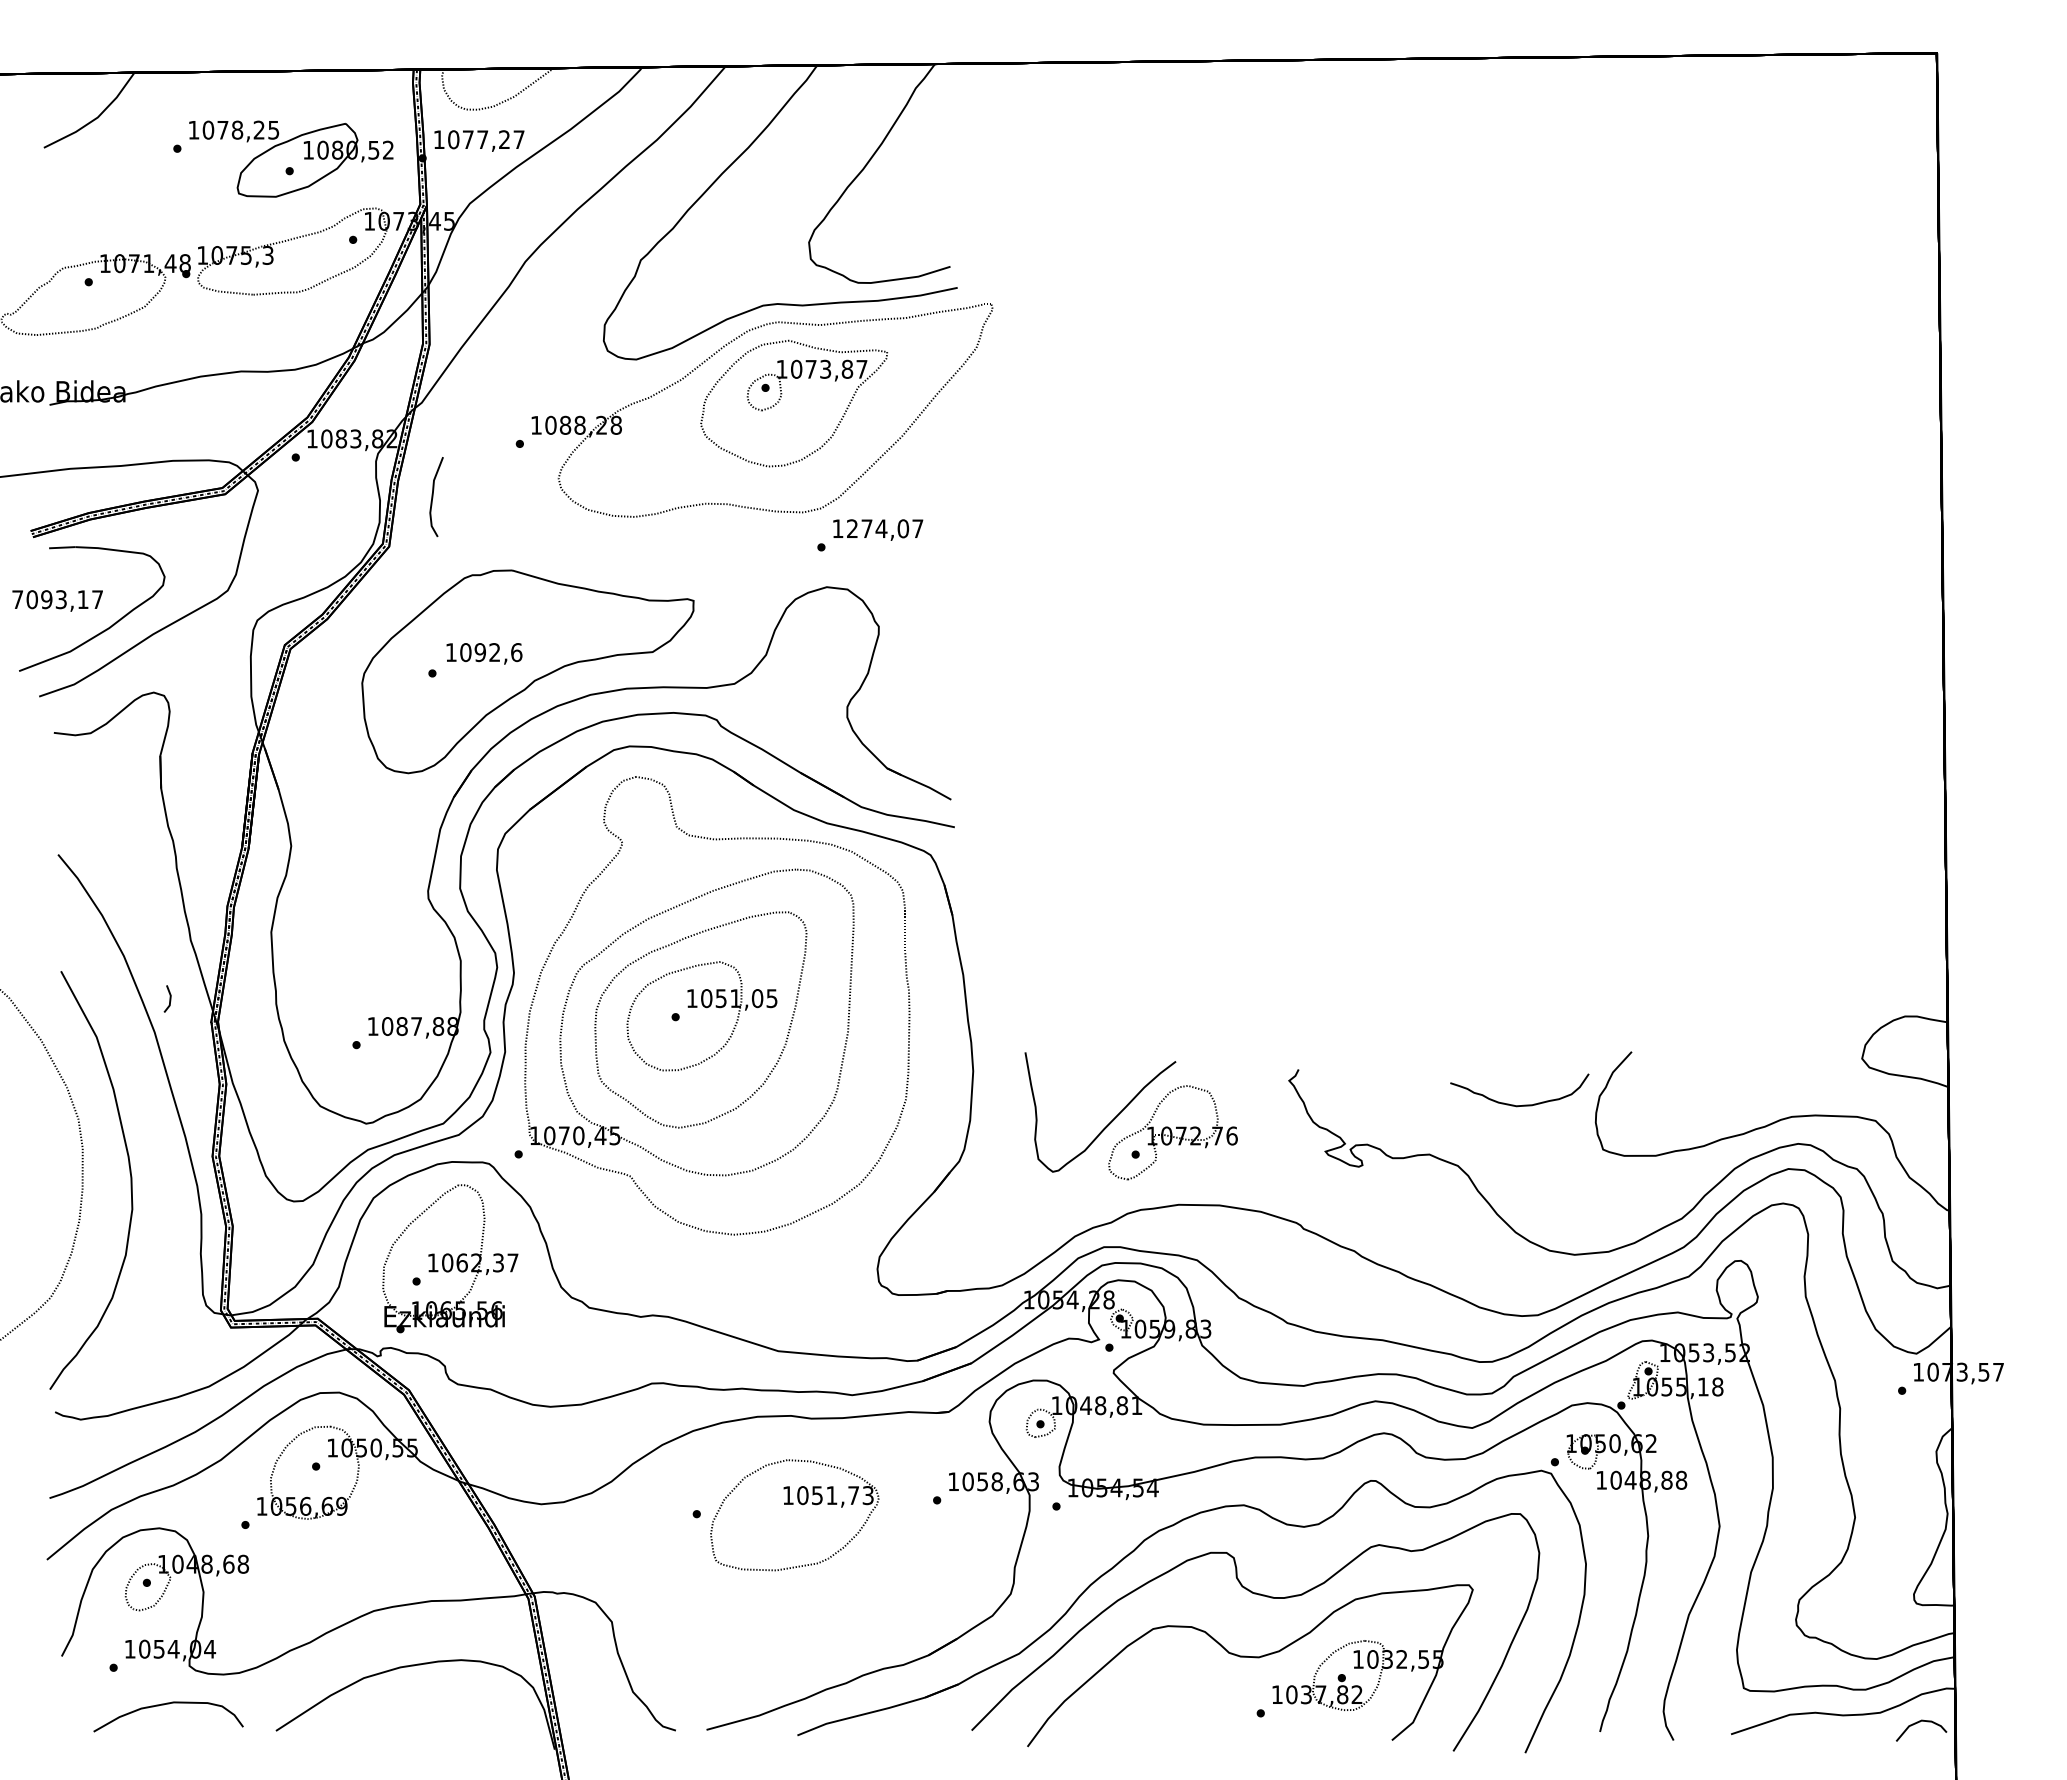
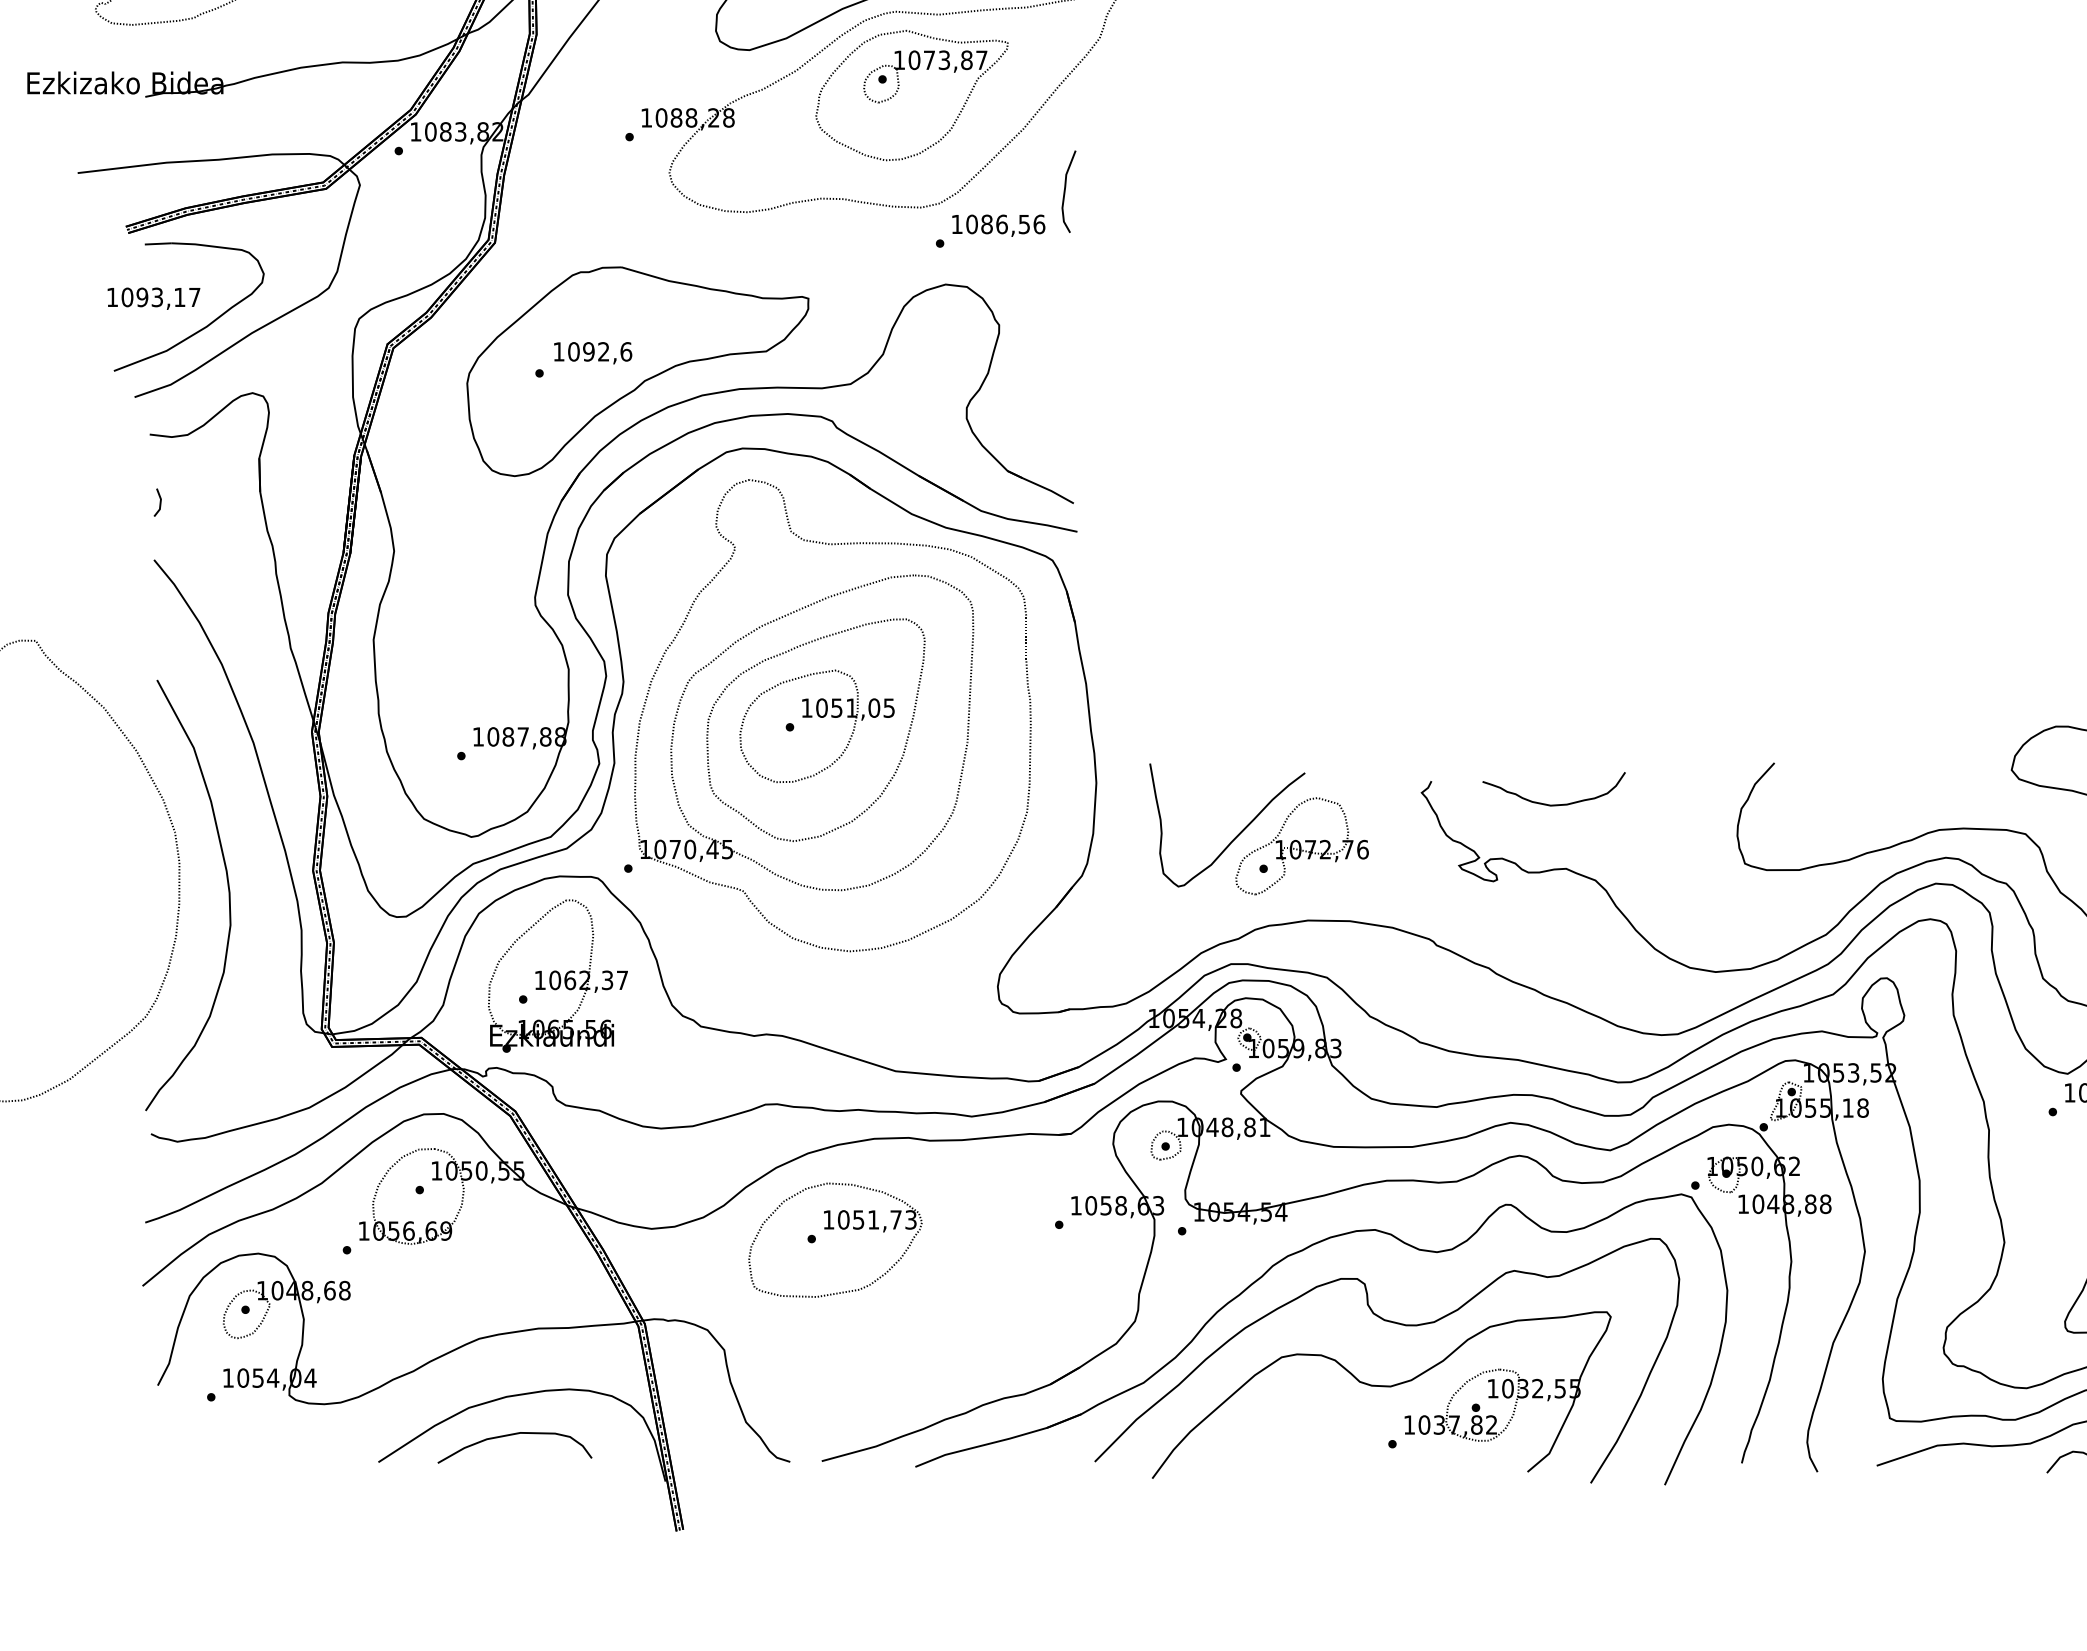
curve: (433, 497) -> (1065, 192), moved
text: (884, 528) -> (1005, 224), 1274,07 -> 1086,56
text: (17, 599) -> (112, 297), 7093,17 -> 1093,17
line: (169, 998) -> (159, 502), moved
curve: (1523, 1104) -> (1557, 803), moved
part: (793, 1504) -> (834, 1229), moved
curve: (164, 1705) -> (510, 1436), moved

